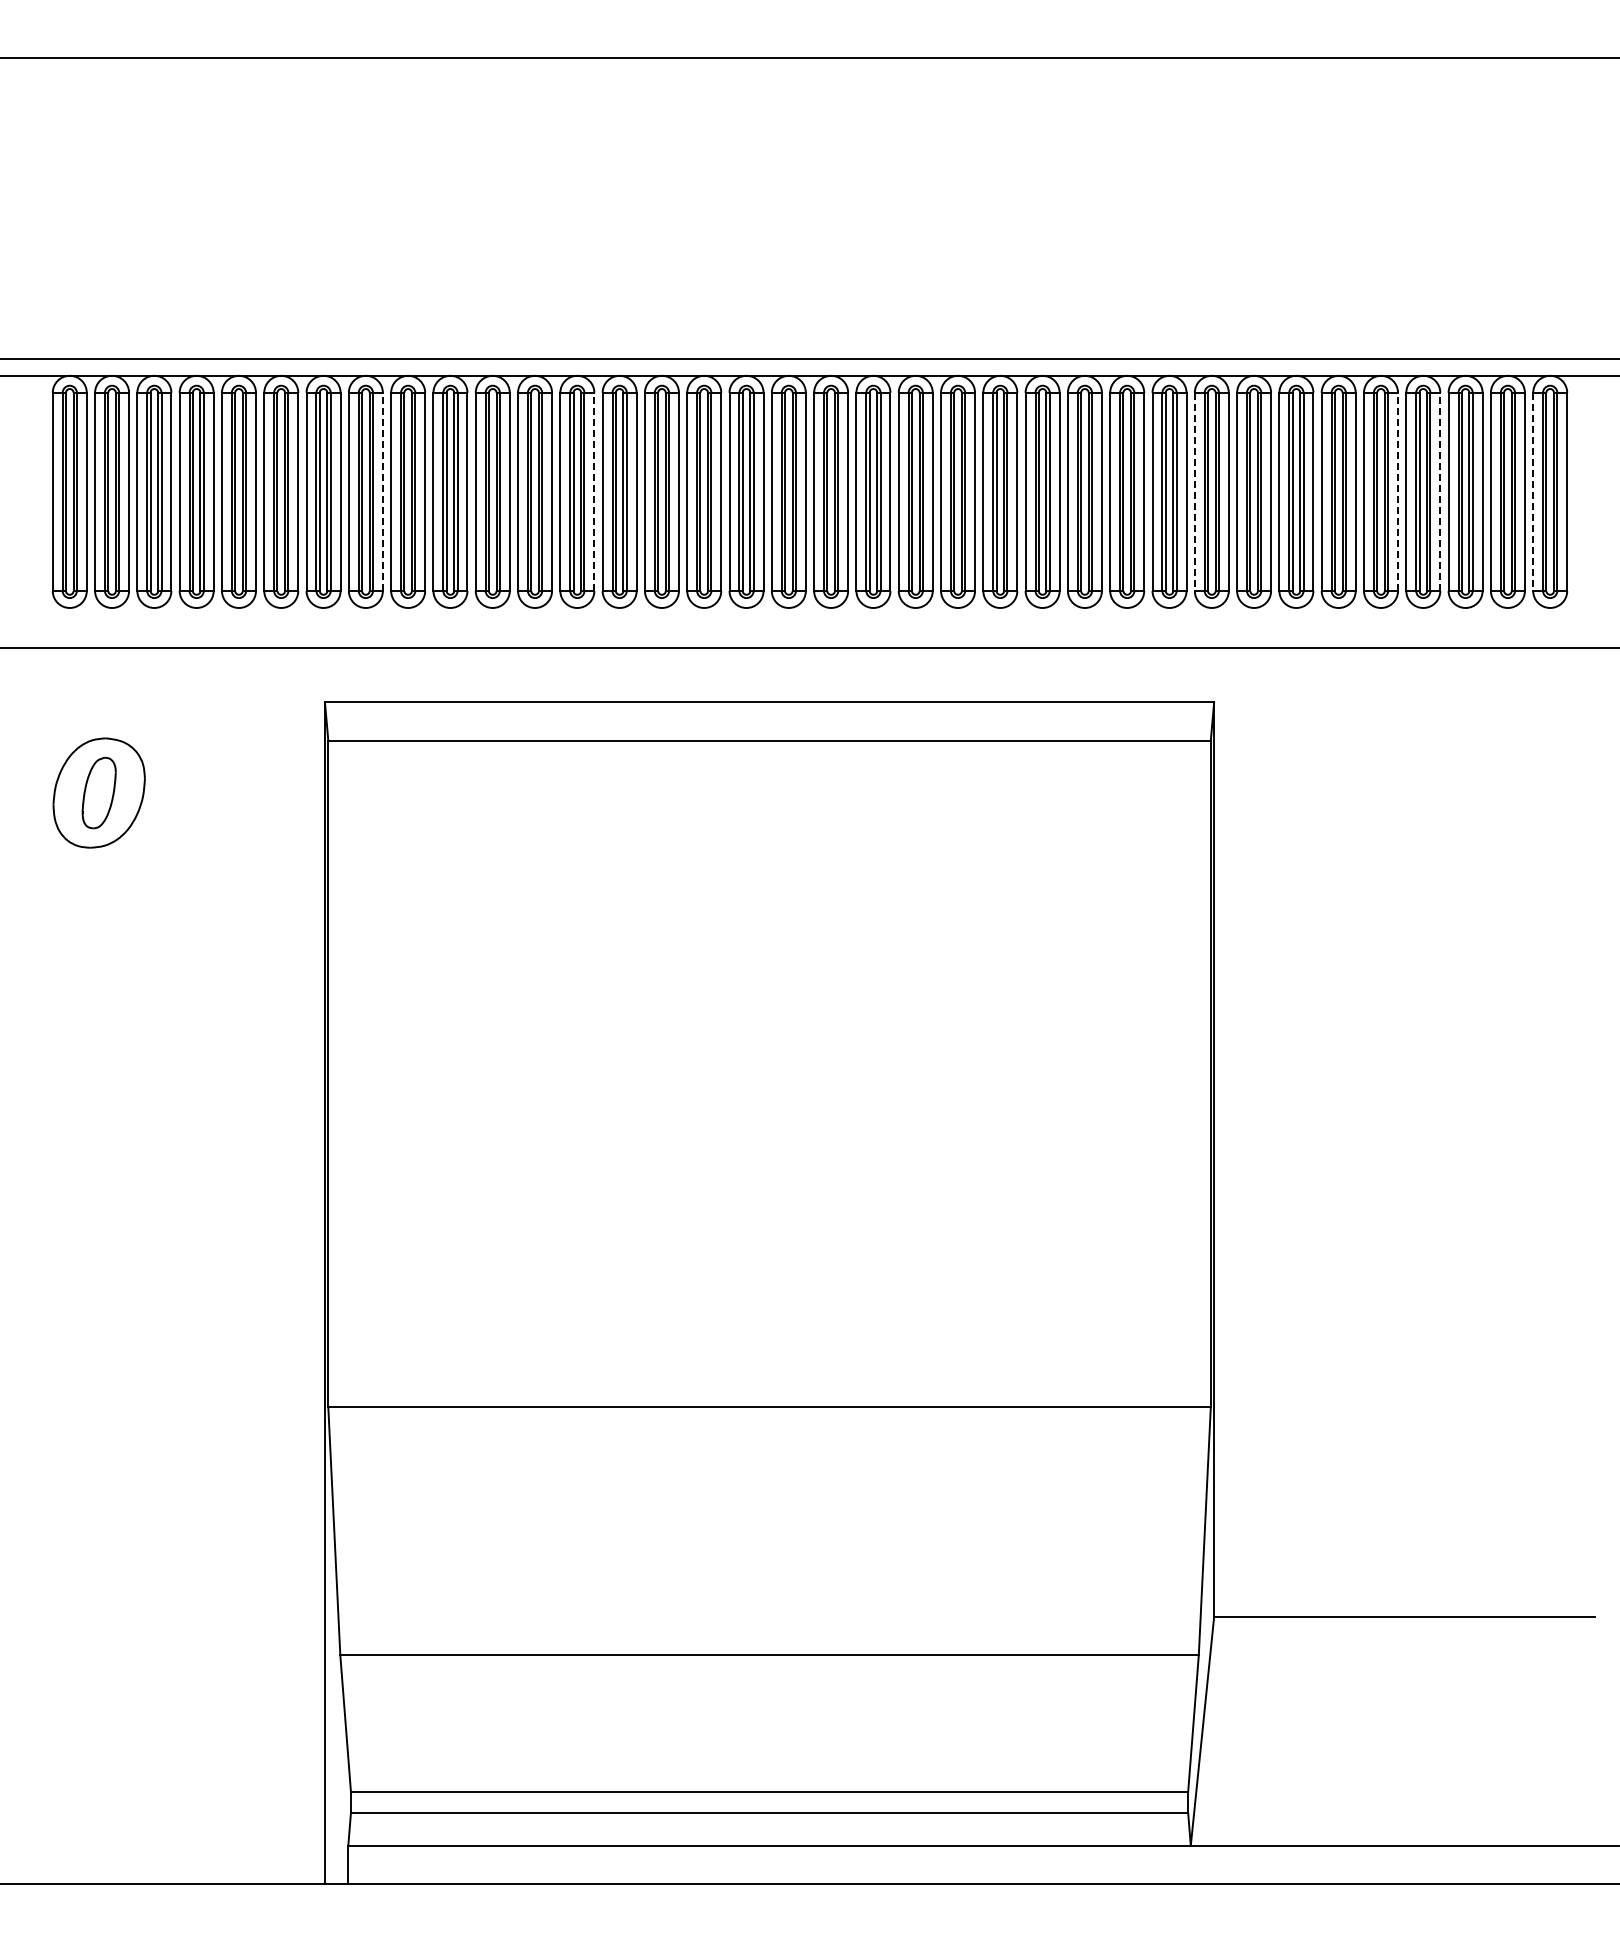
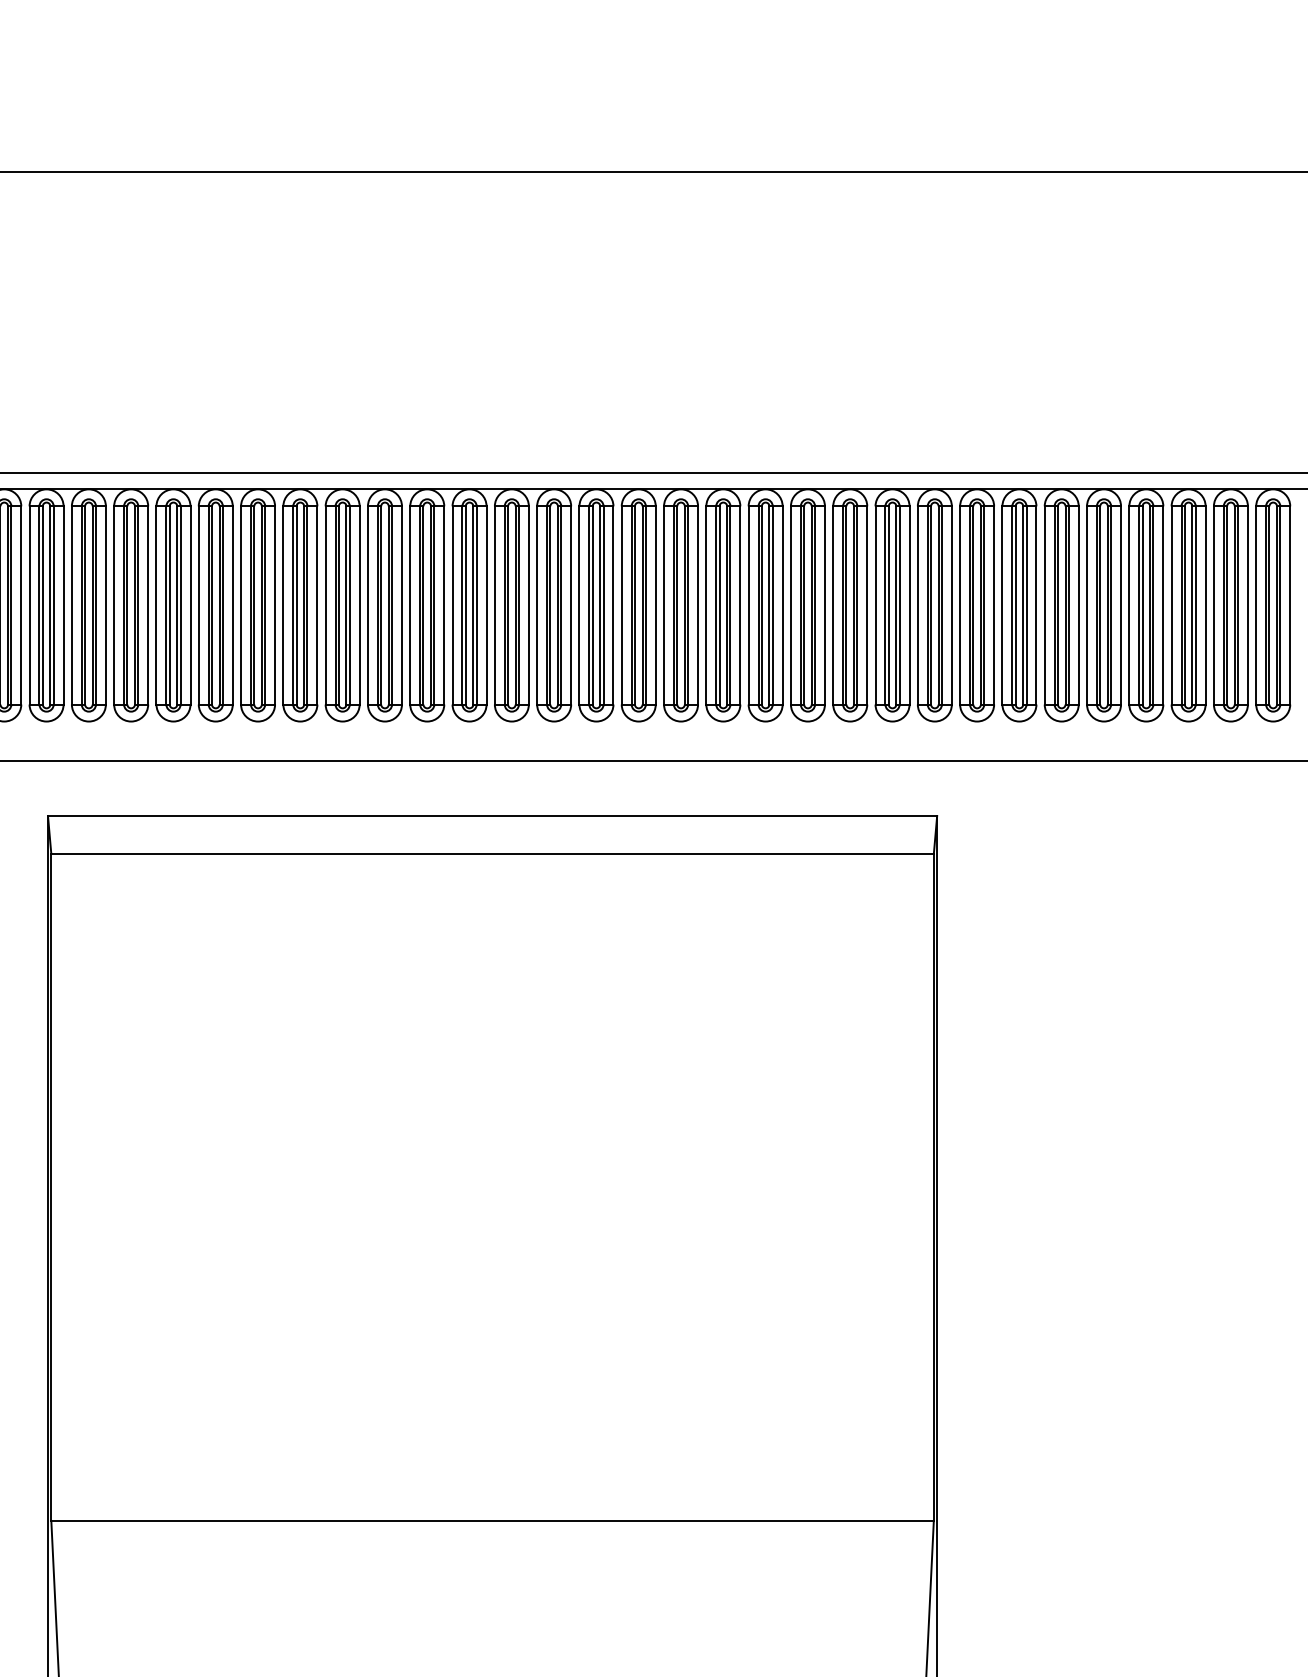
line: (382, 491) -> (105, 605), dashed -> solid
line: (594, 491) -> (317, 605), dashed -> solid
line: (1398, 491) -> (1121, 605), dashed -> solid
line: (1440, 491) -> (1163, 605), dashed -> solid
line: (1194, 492) -> (917, 606), dashed -> solid
line: (1533, 492) -> (1256, 606), dashed -> solid

